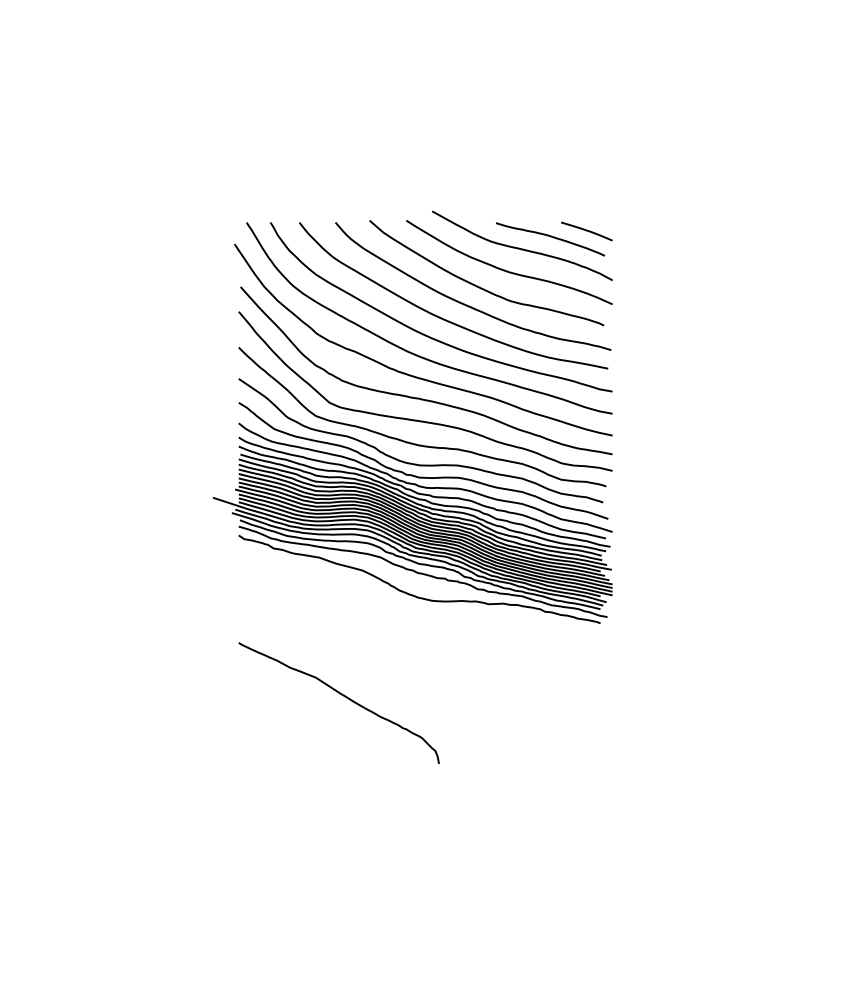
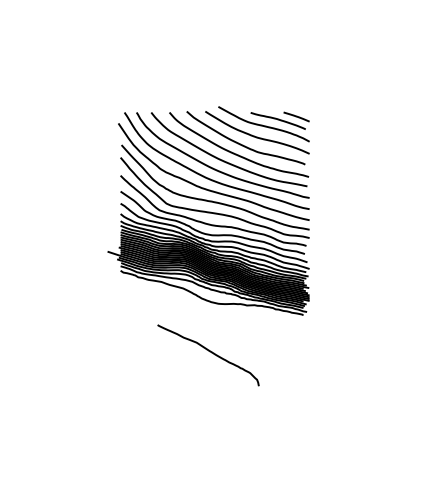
curve: (341, 697) -> (209, 352), moved

